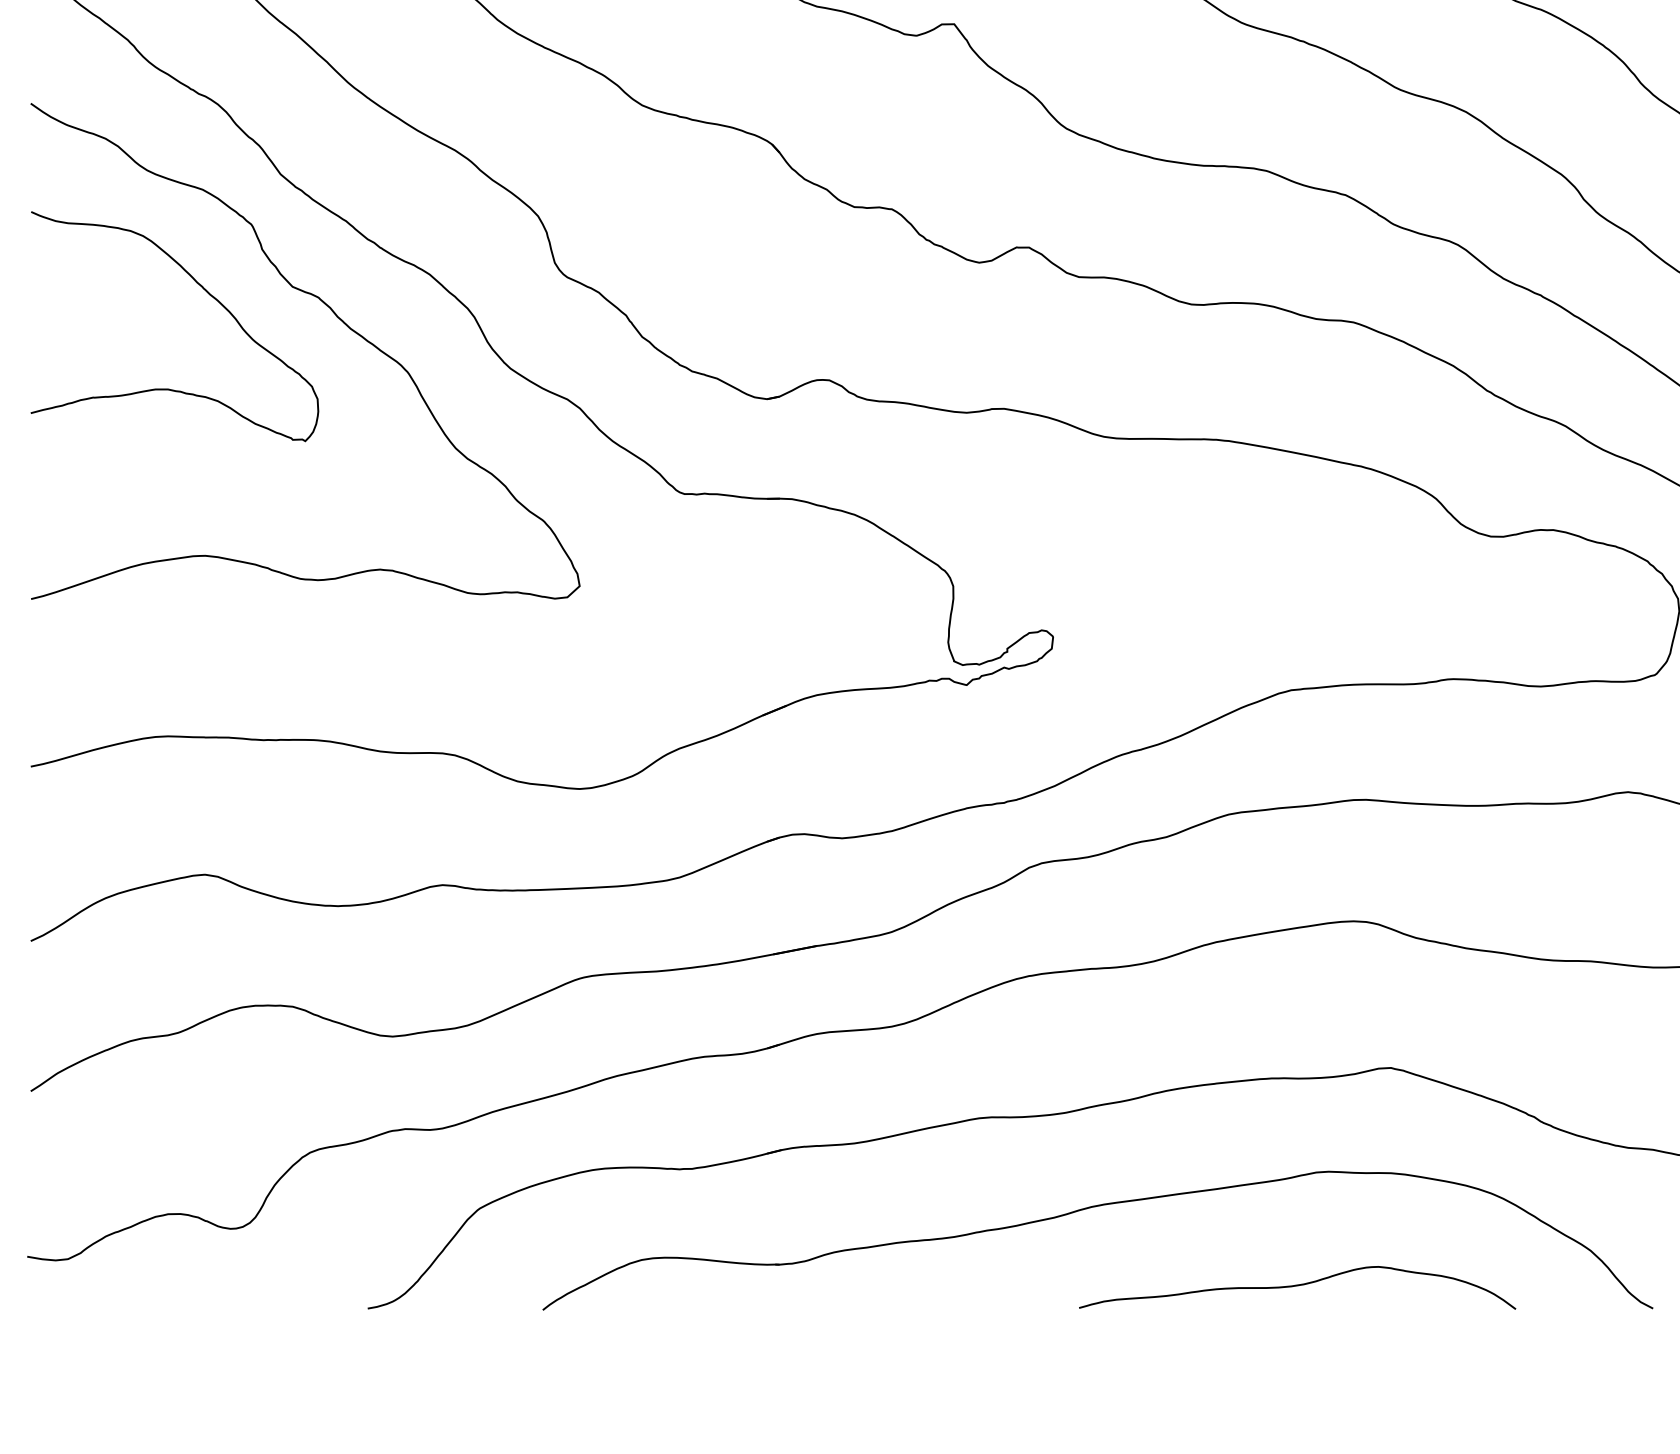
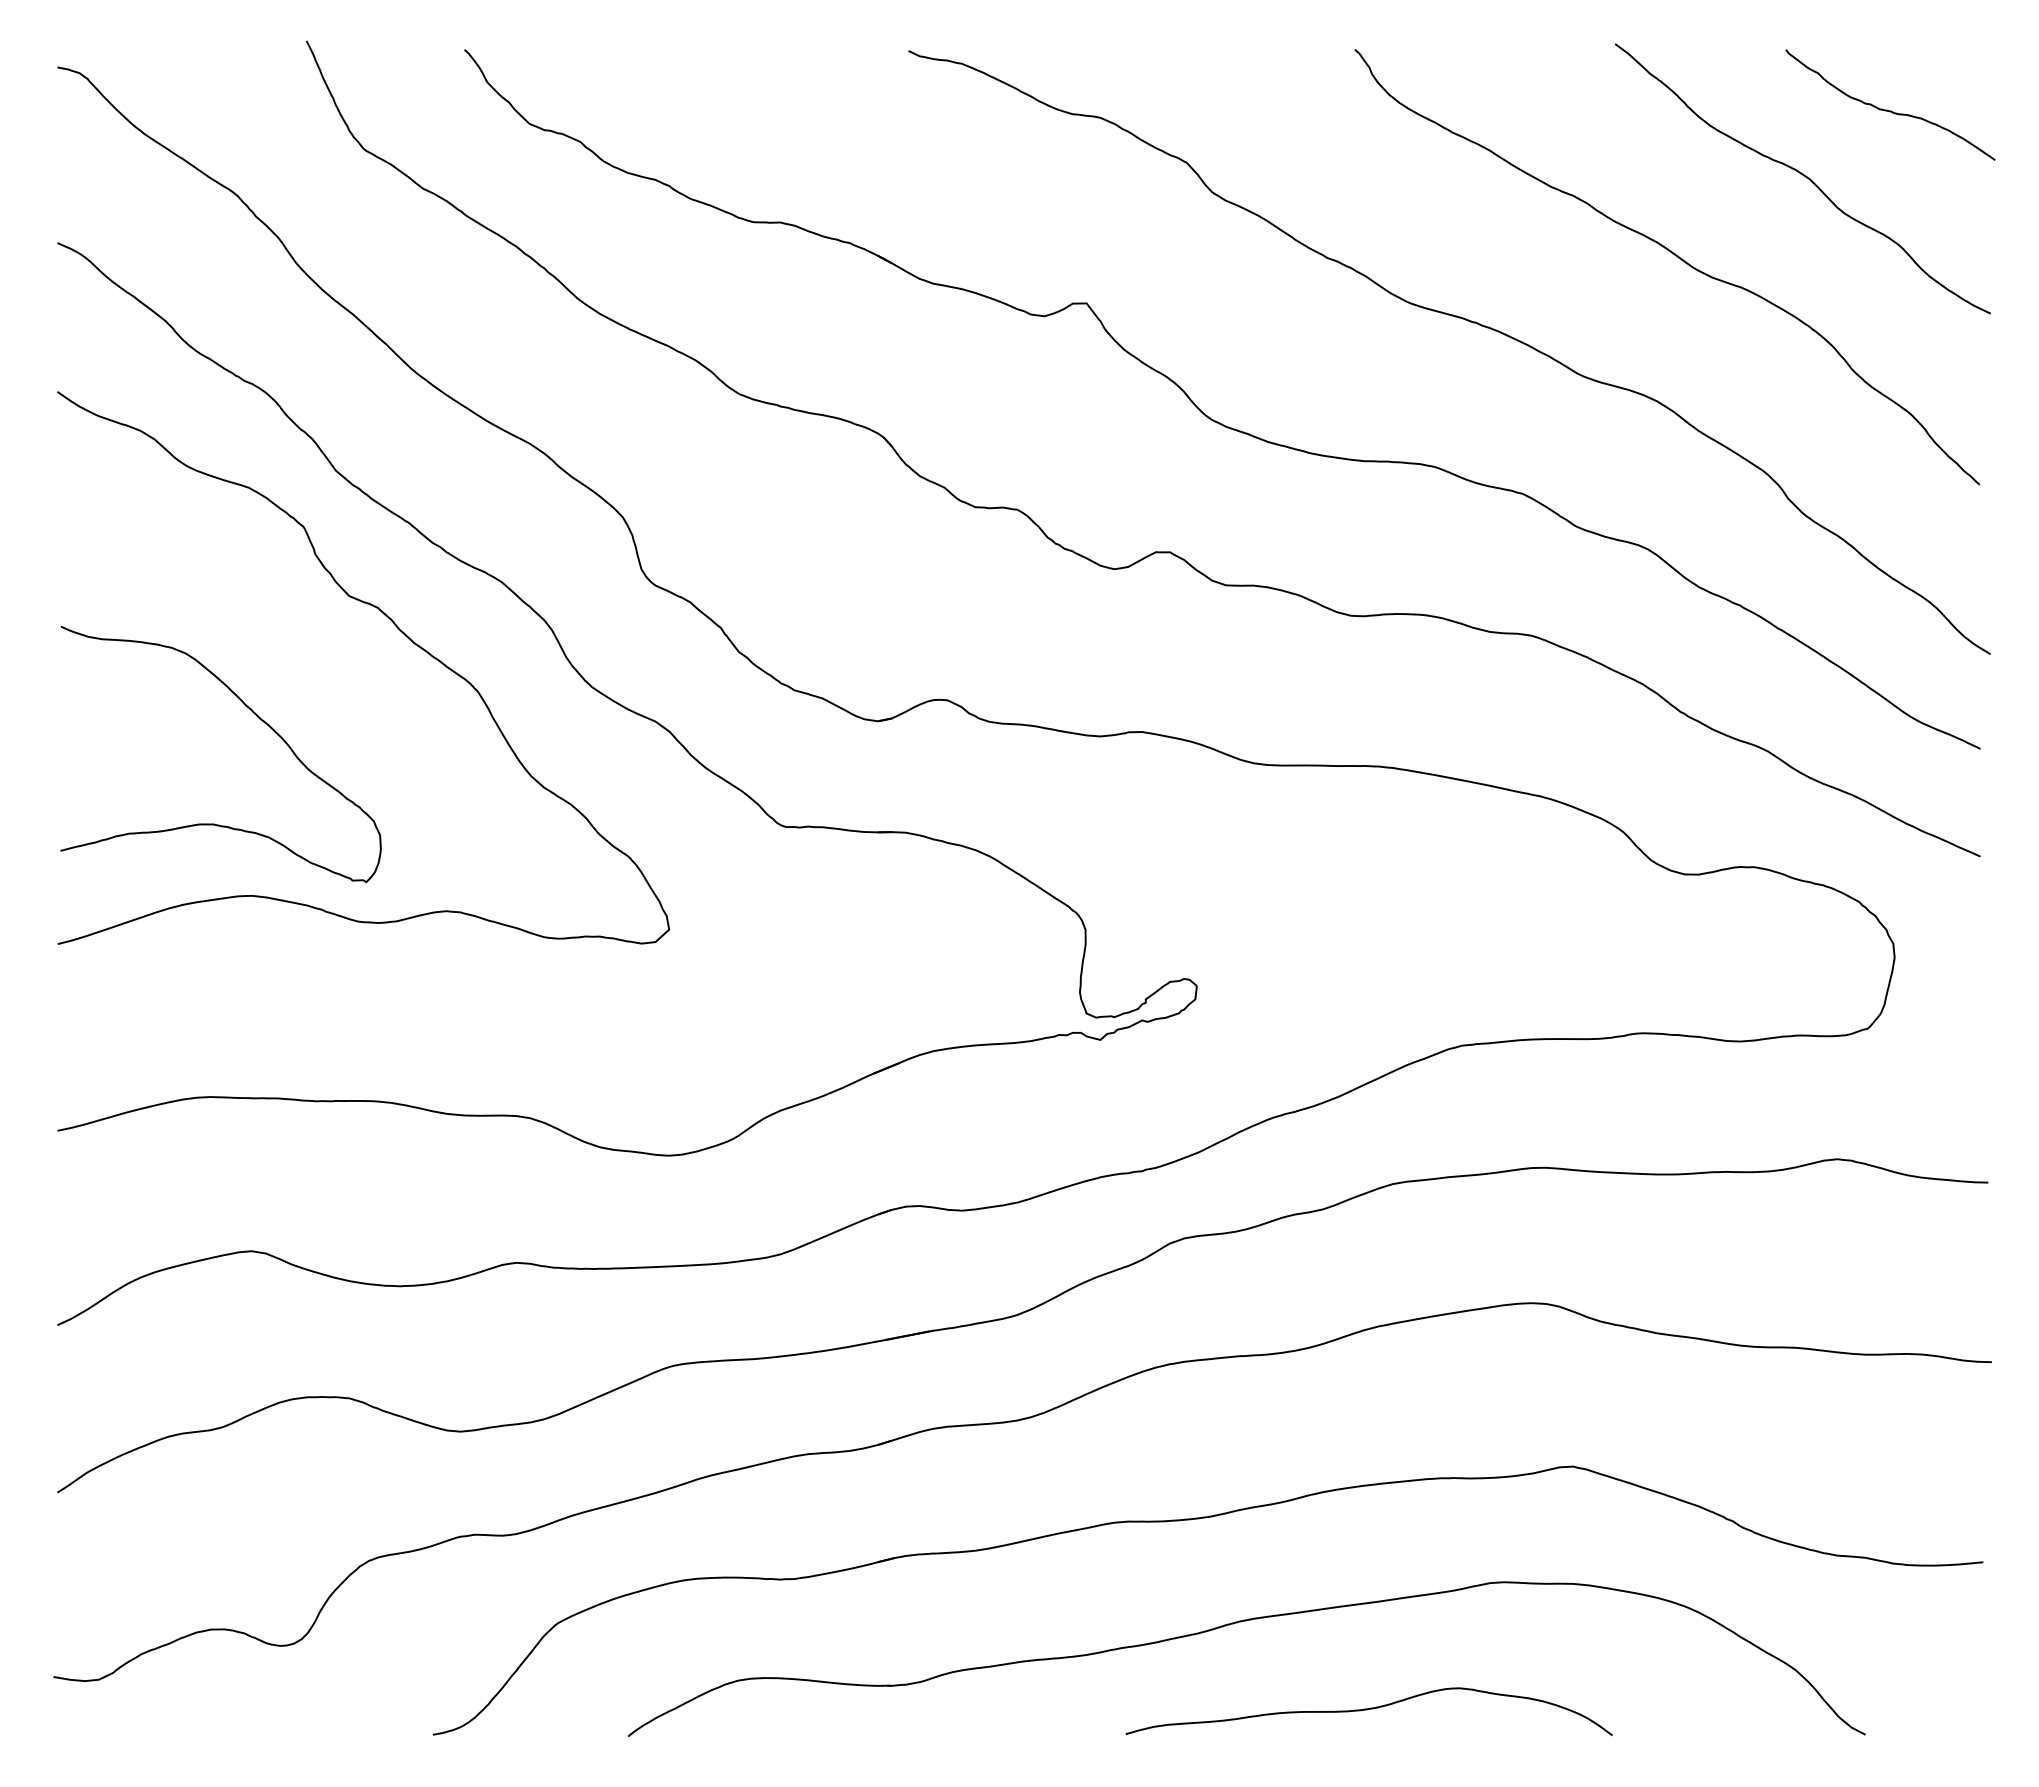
curve: (207, 293) -> (257, 717), moved
curve: (1296, 1286) -> (1367, 1710), moved

